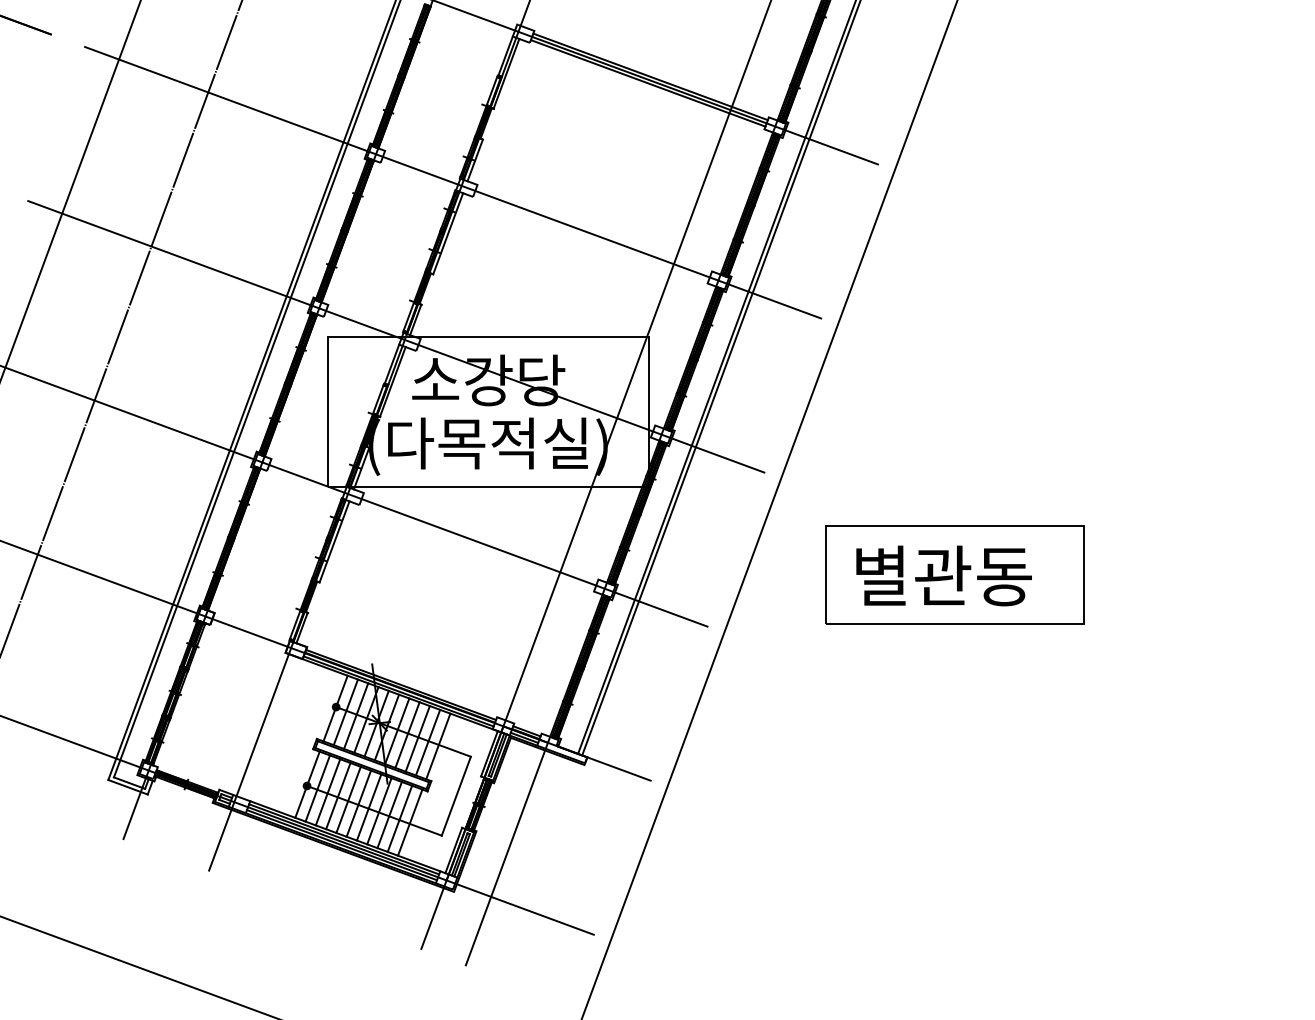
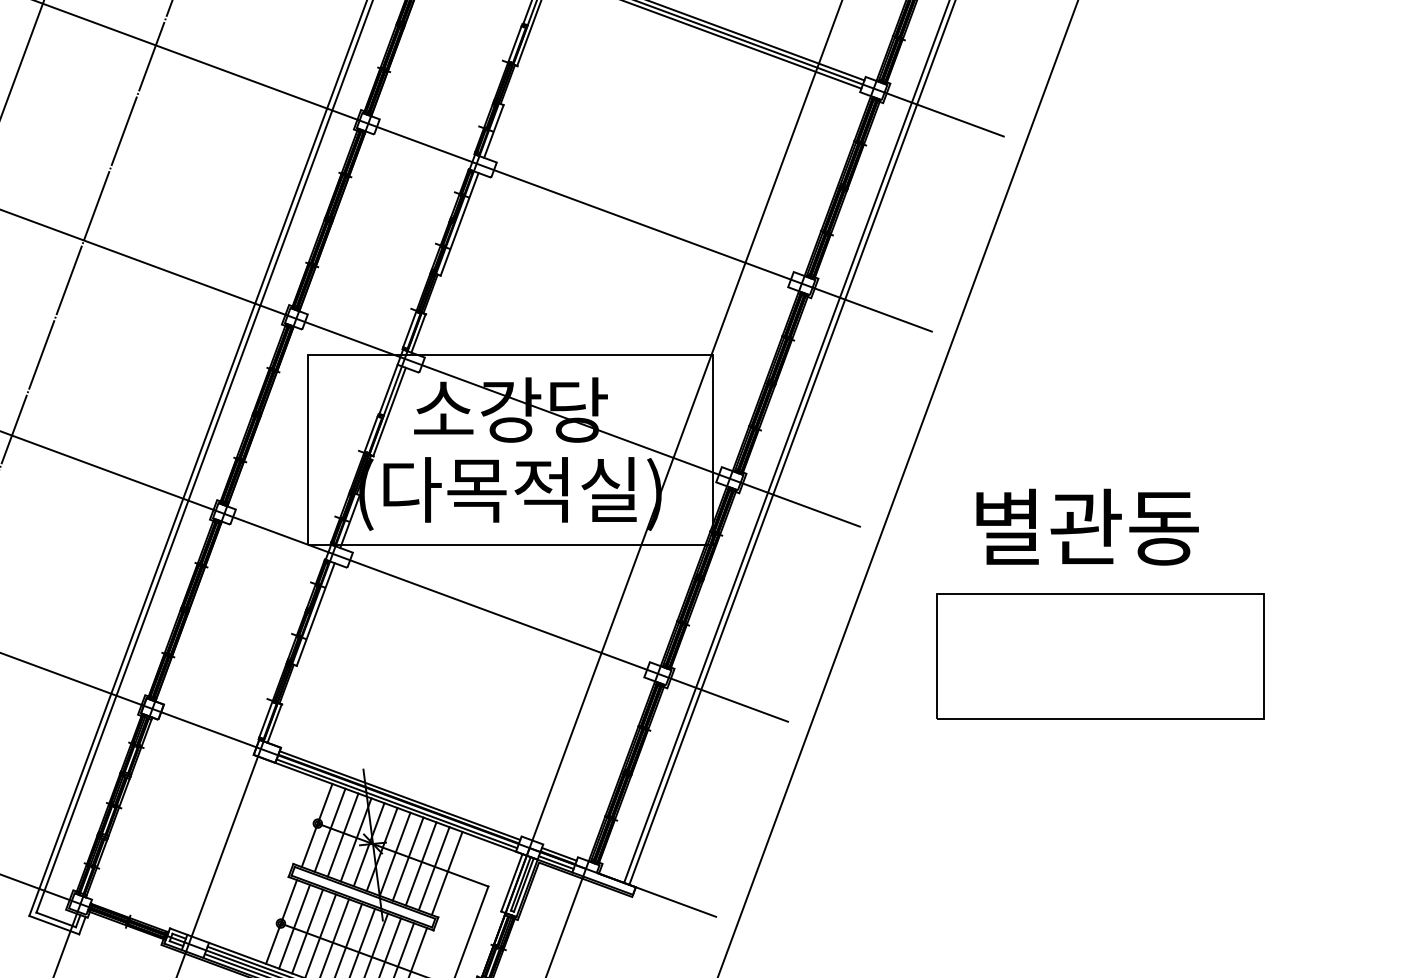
text: (943, 575) -> (1086, 526), moved

